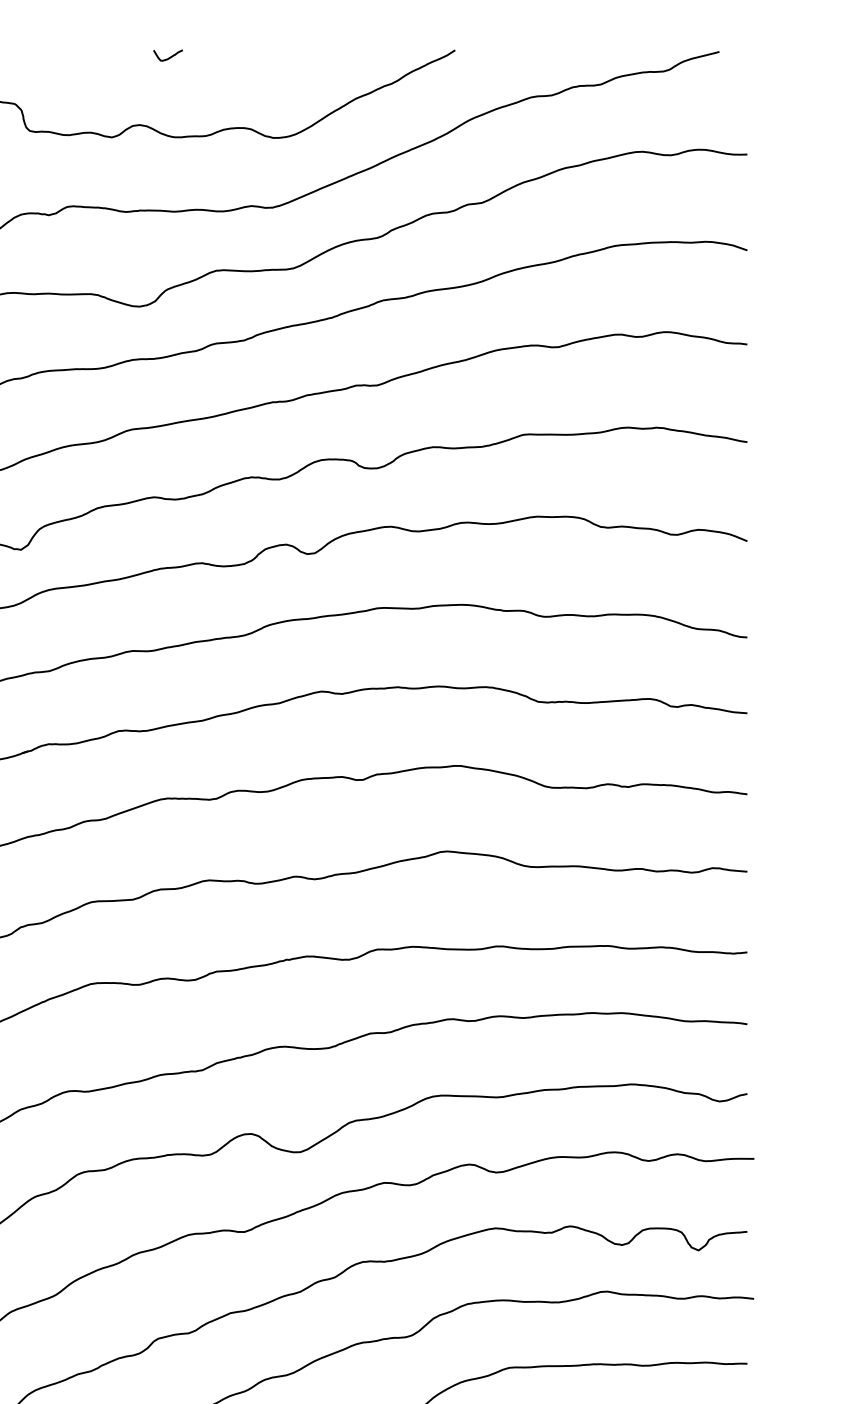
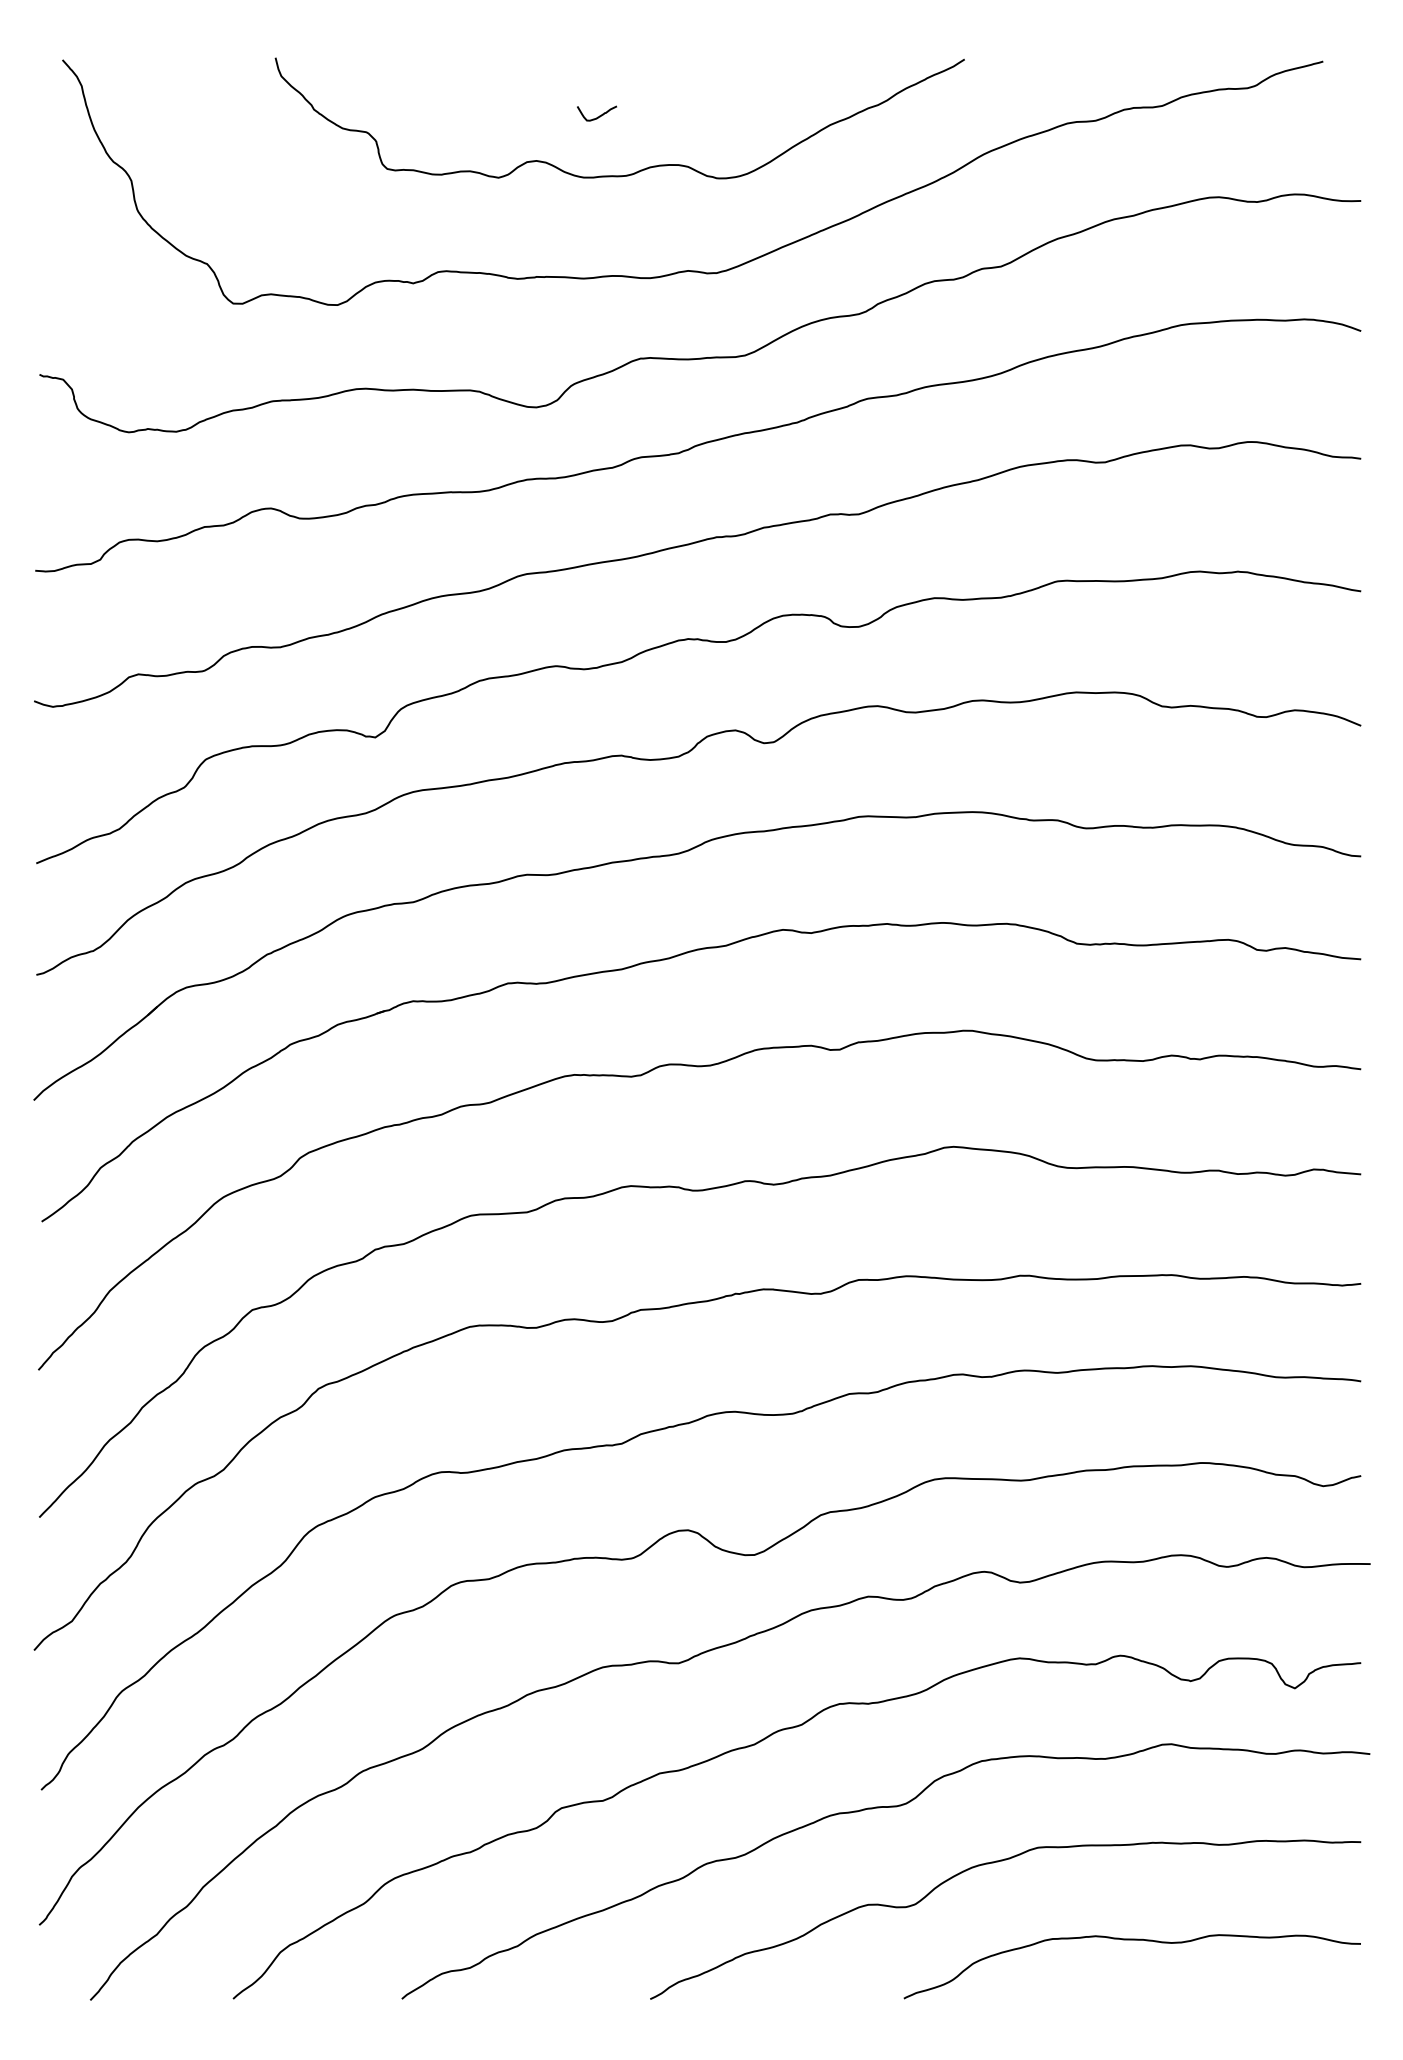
curve: (168, 57) -> (597, 116), moved

